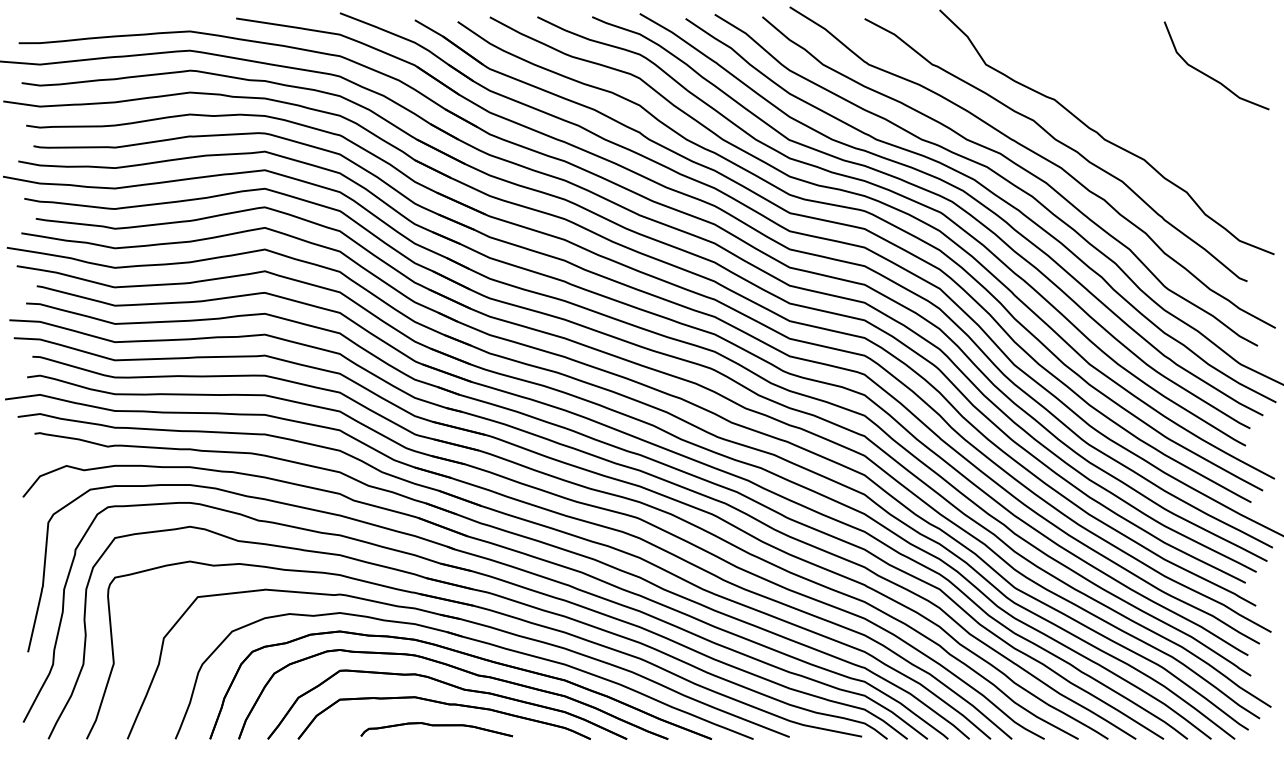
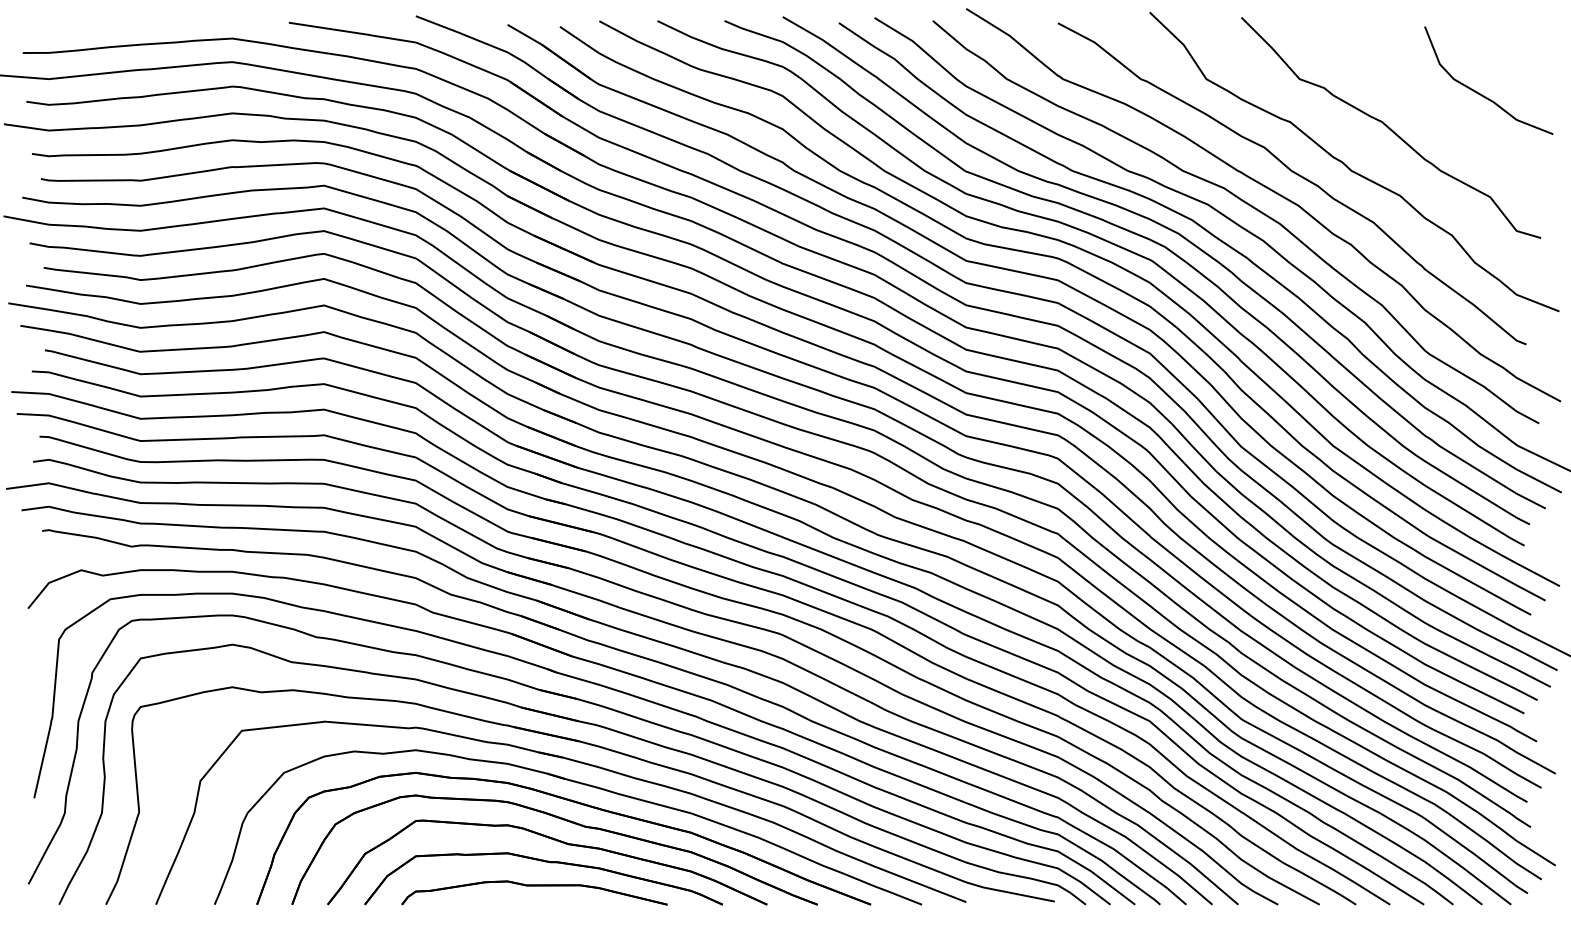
curve: (1137, 104) -> (1391, 128), added
part: (436, 729) -> (534, 892), size x1.43

